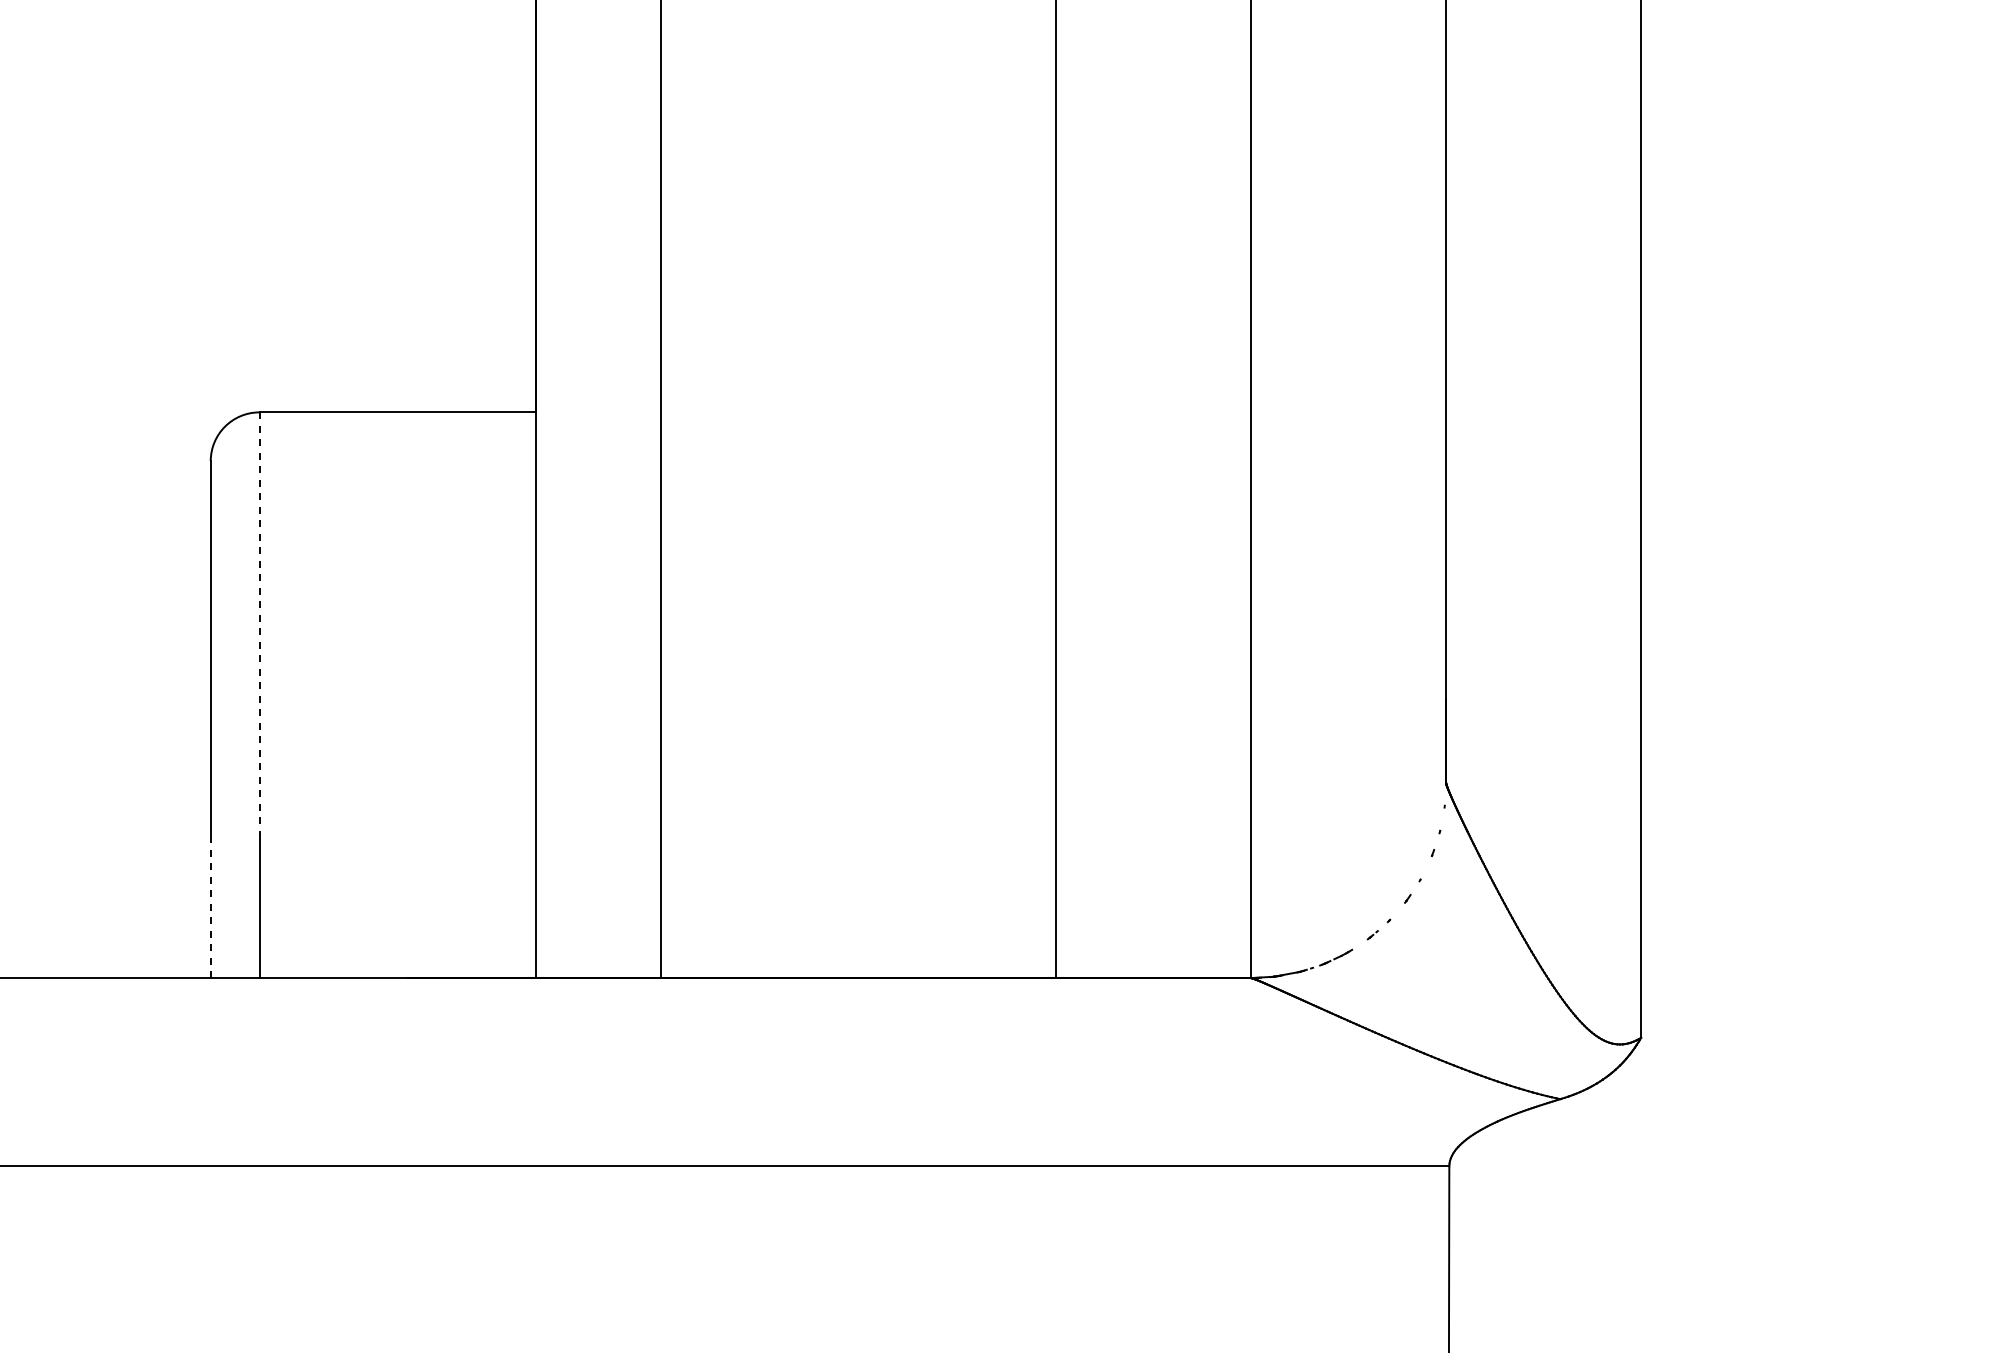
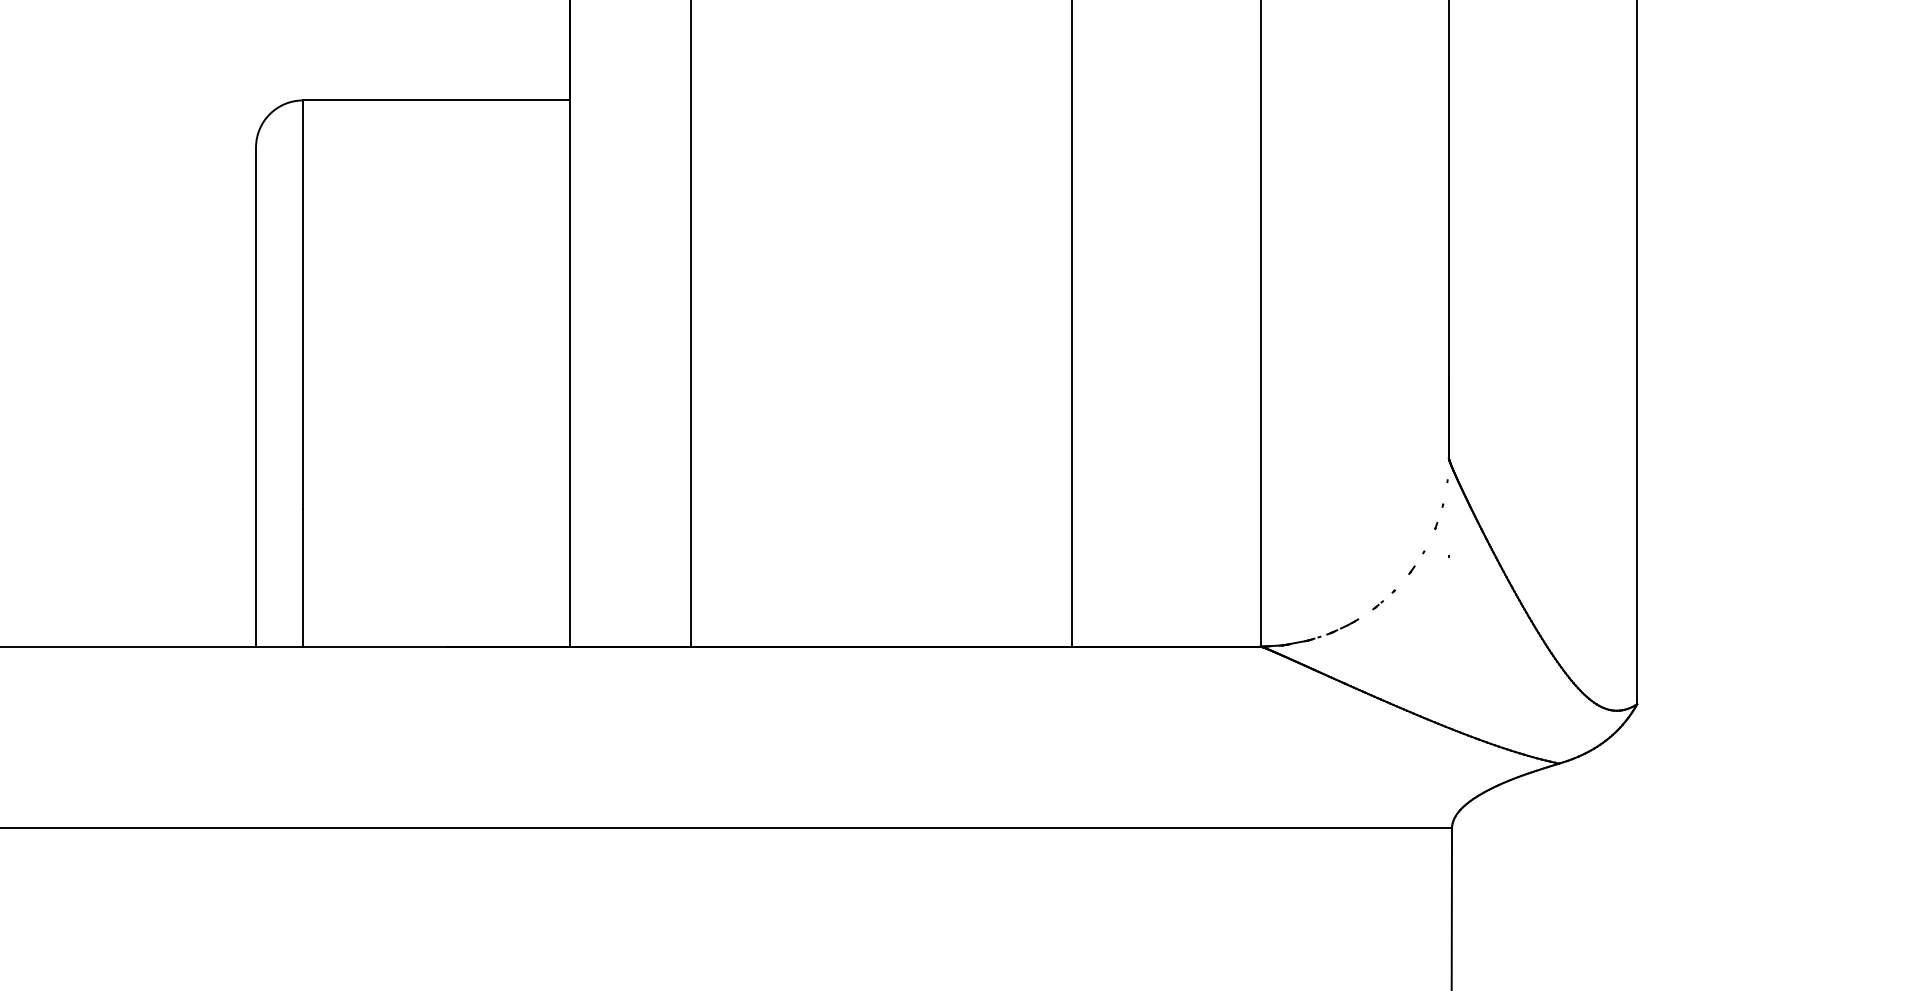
line: (259, 624) -> (303, 305), dashed -> solid
line: (210, 906) -> (255, 577), dashed -> solid

